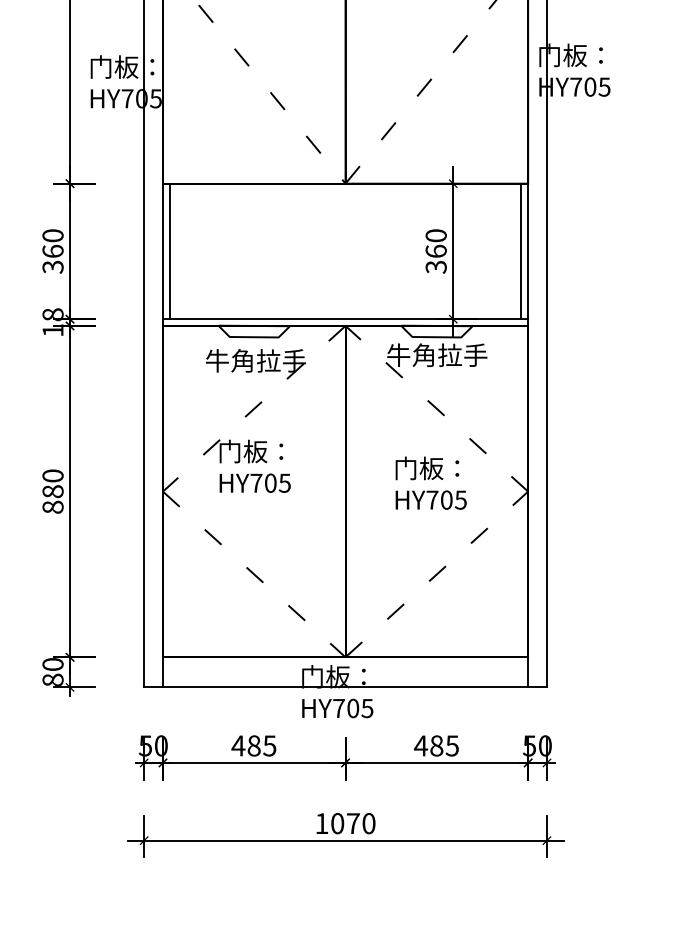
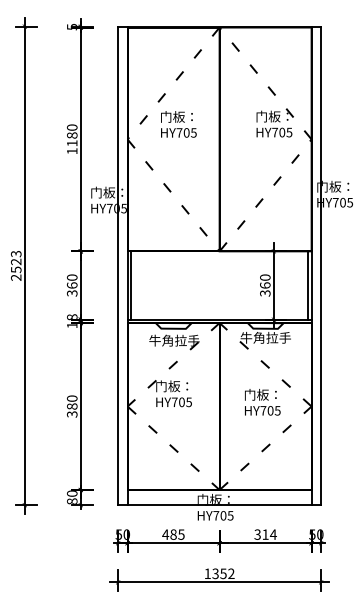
text: (53, 507) -> (72, 414), 880 -> 380
text: (436, 745) -> (265, 534), 485 -> 314
text: (353, 823) -> (223, 573), 1070 -> 1352

